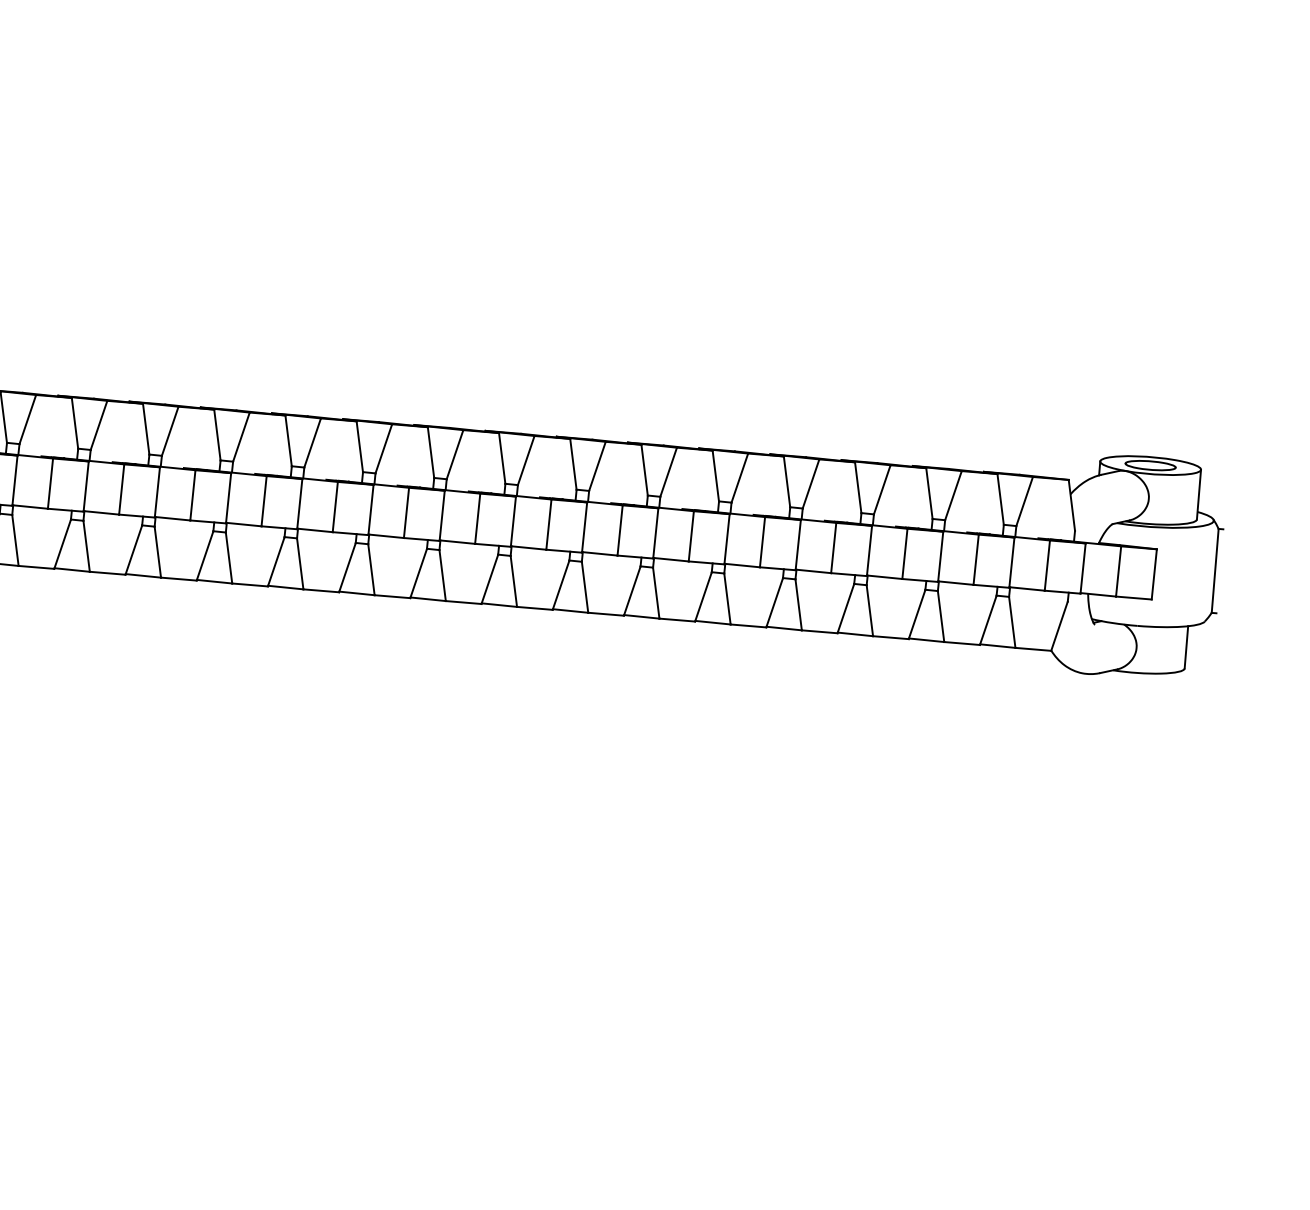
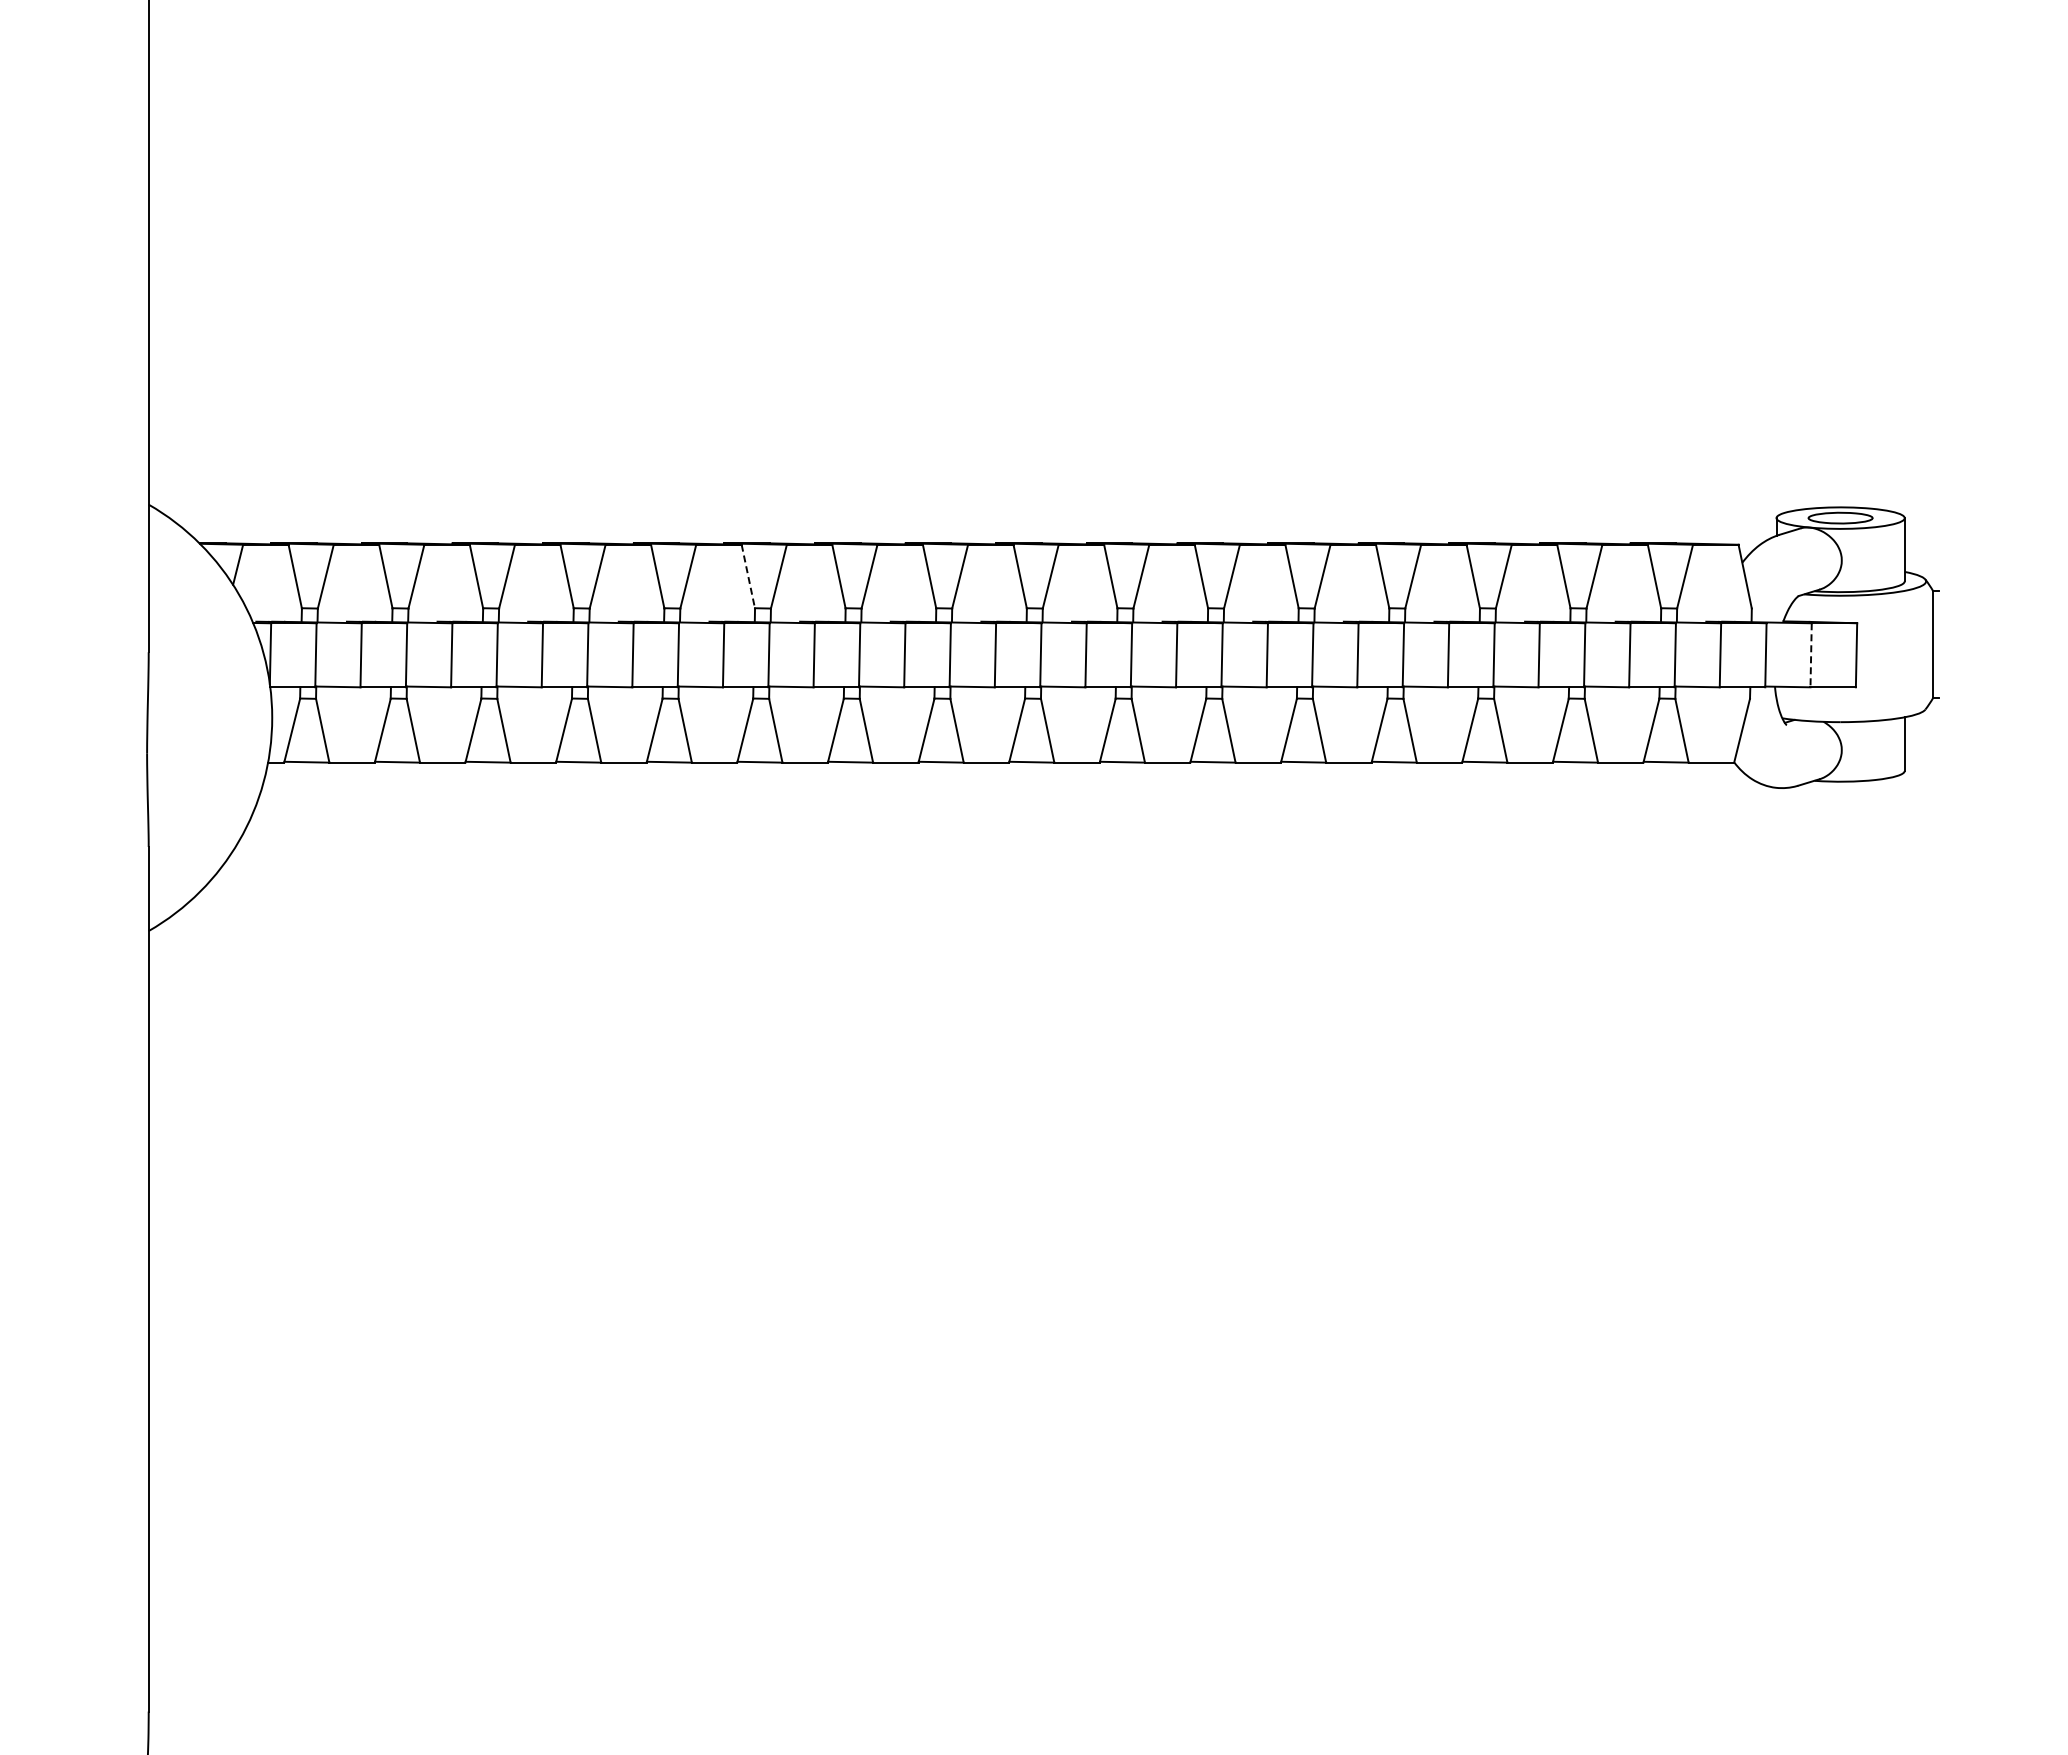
line: (288, 440) -> (748, 576), solid -> dashed
line: (1118, 571) -> (1811, 655), solid -> dashed

